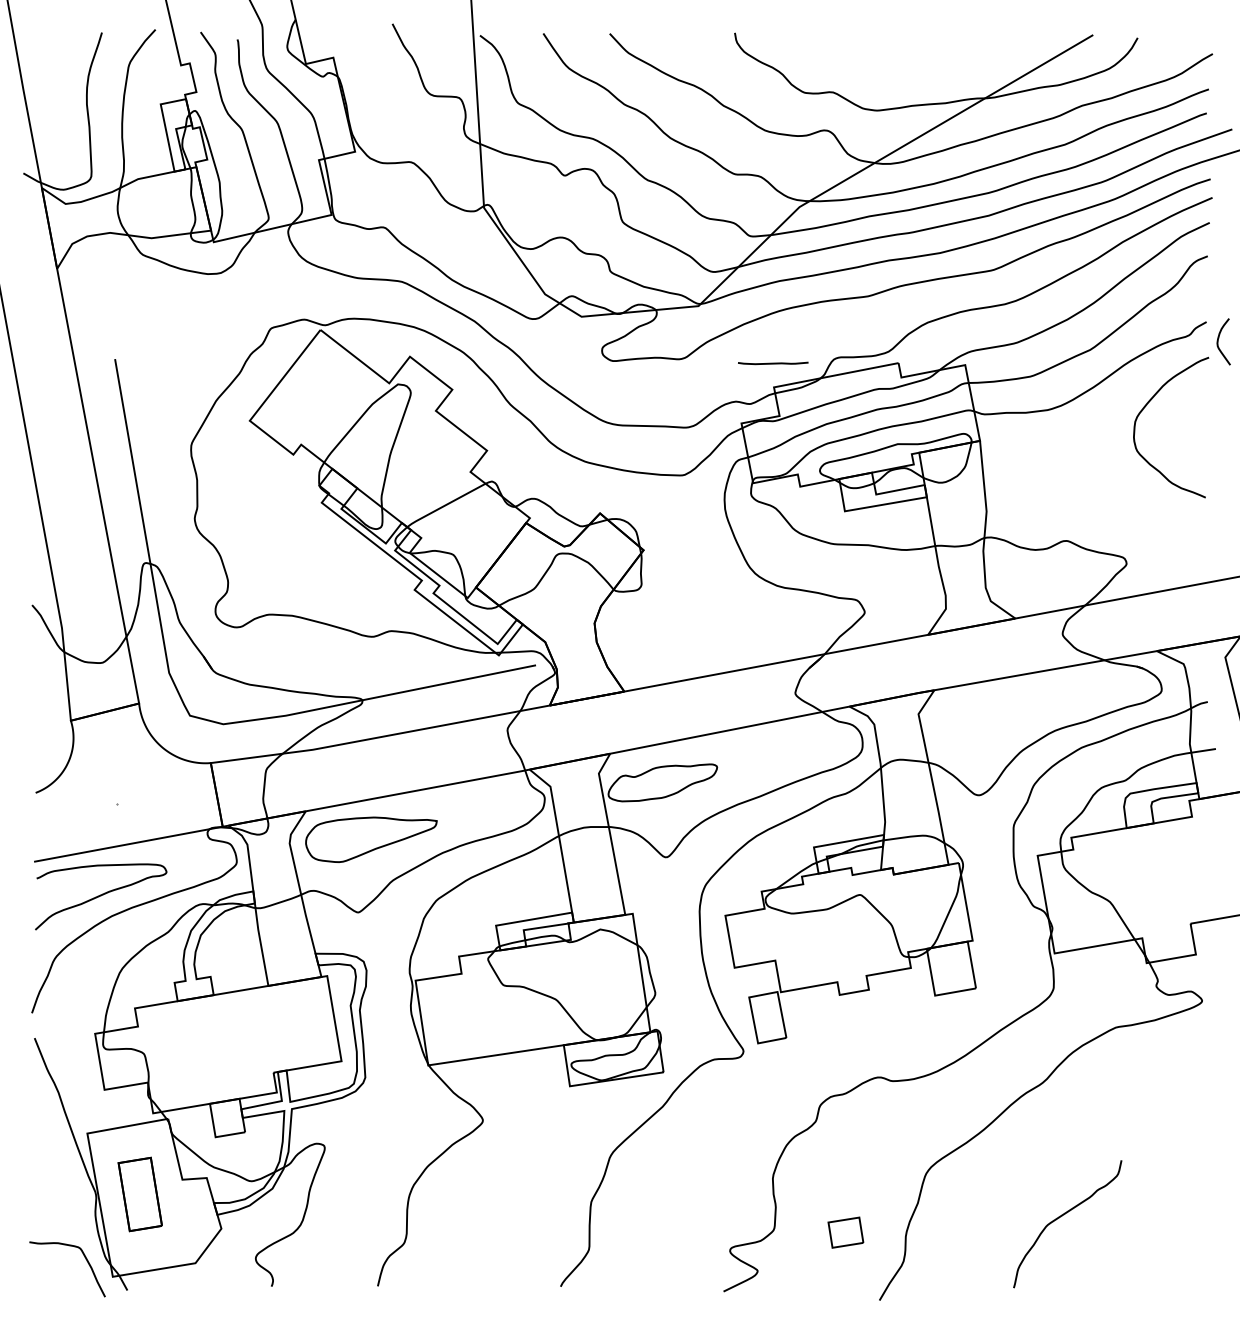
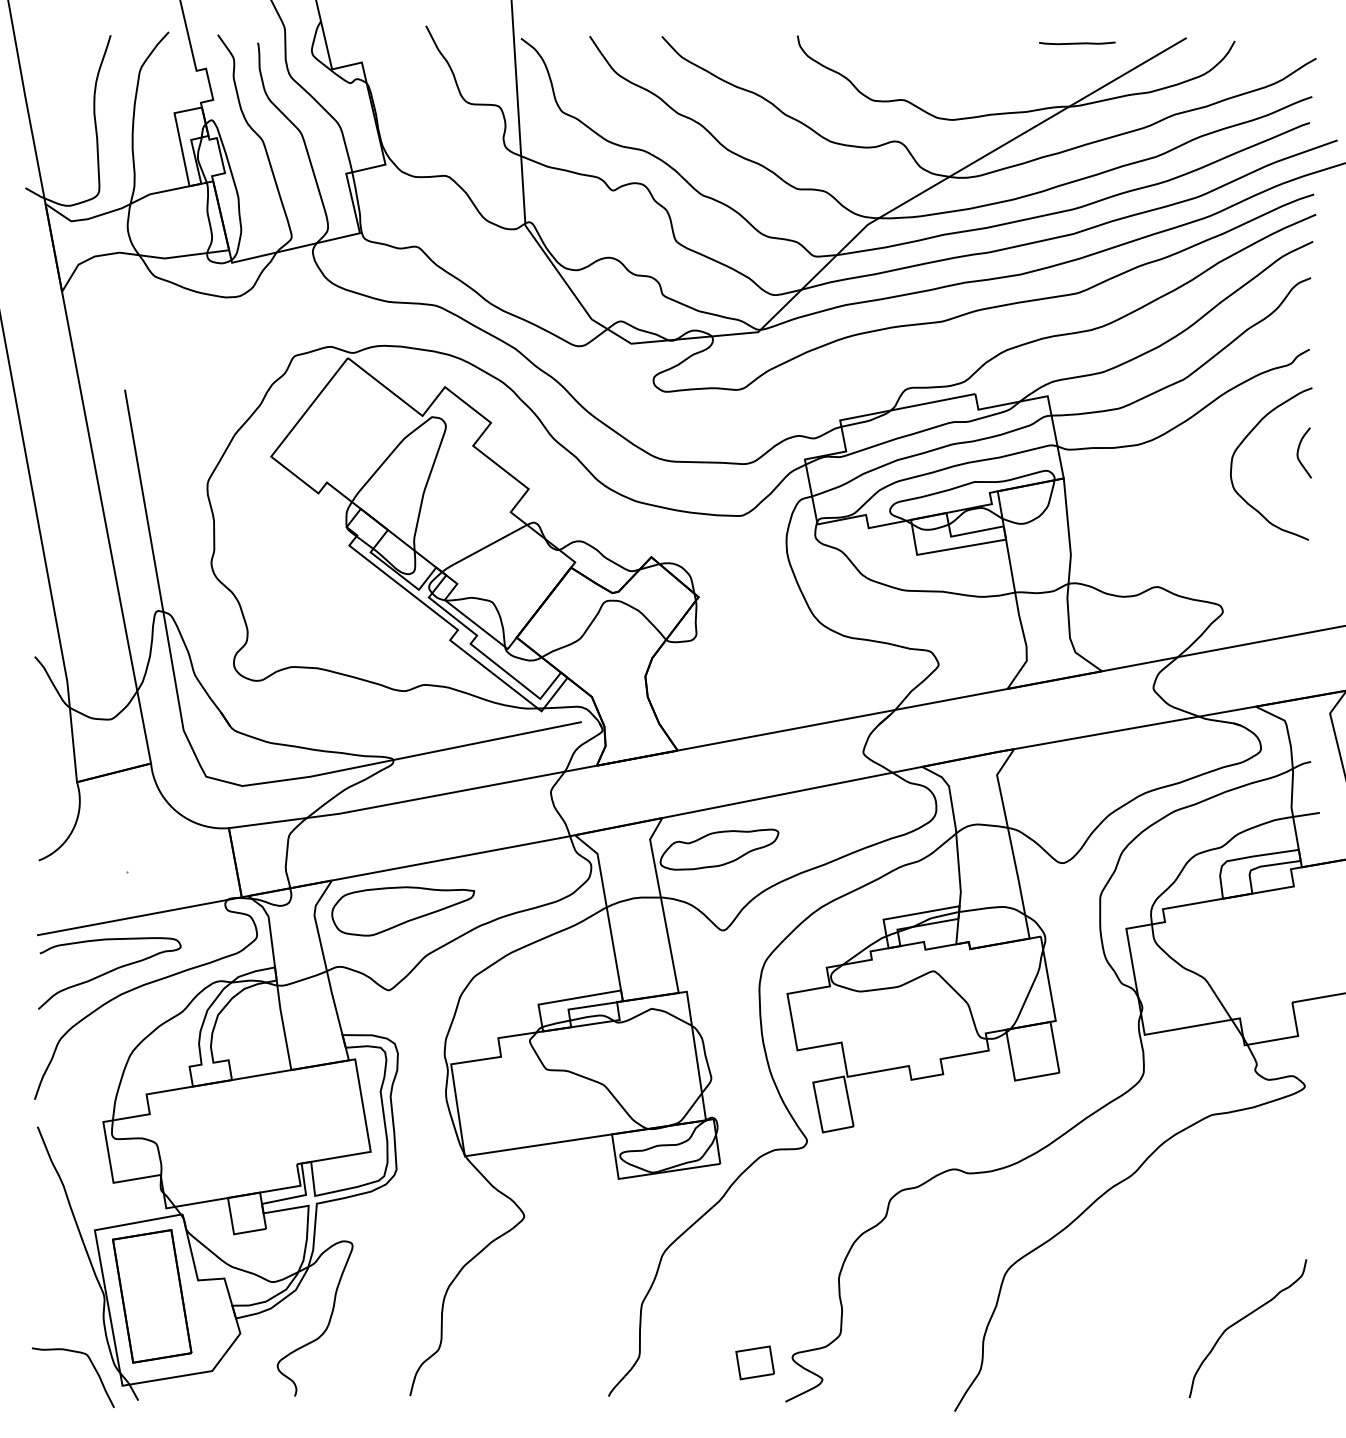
curve: (1219, 338) -> (1299, 449), moved
curve: (773, 363) -> (1077, 43), moved
part: (140, 1194) -> (152, 1296), size x1.67
curve: (1063, 1215) -> (1243, 1319), moved
part: (845, 1232) -> (754, 1362), moved

